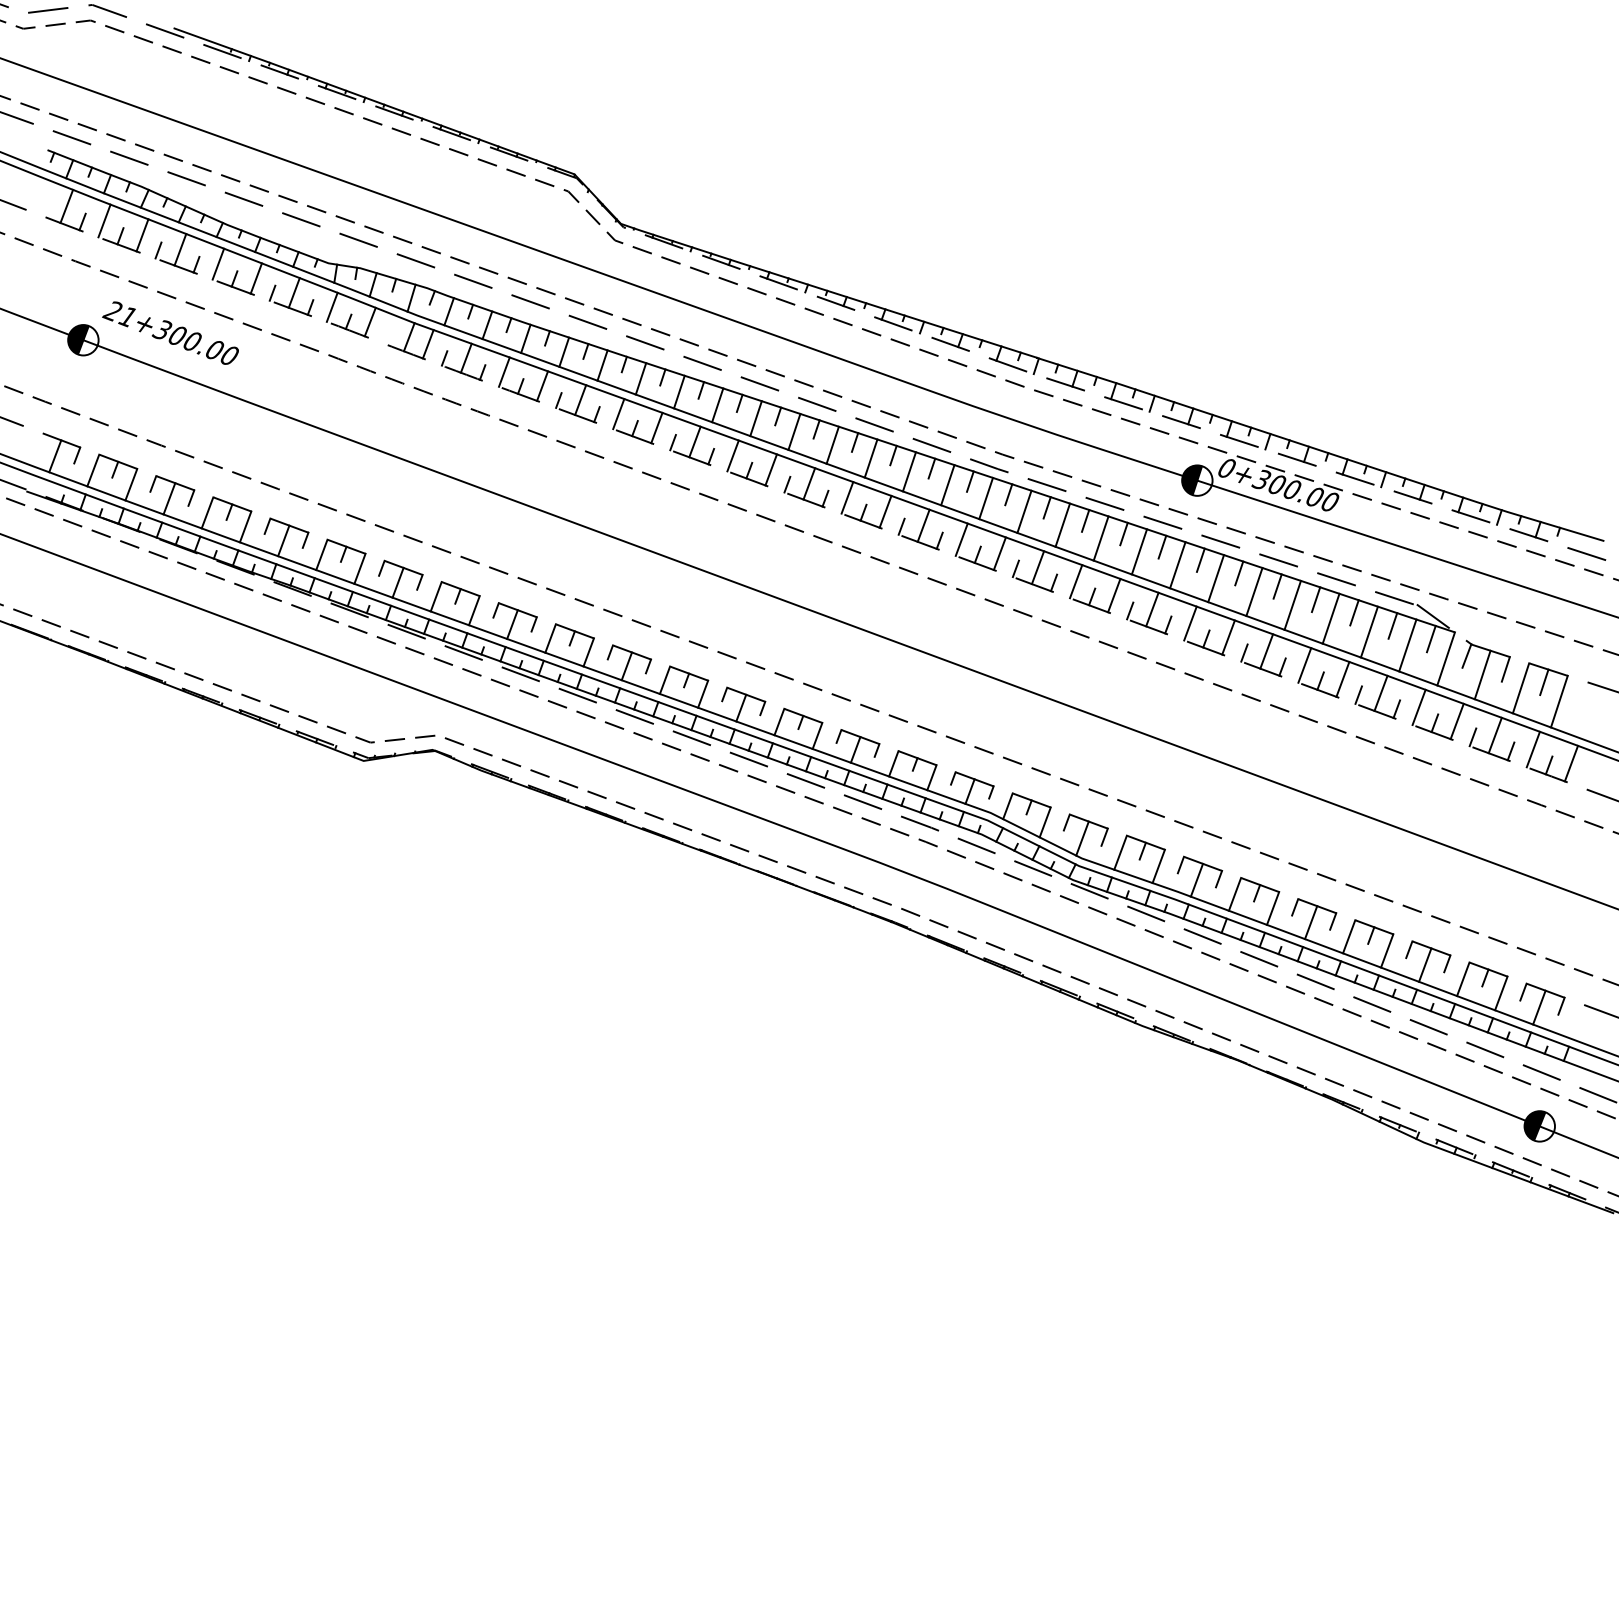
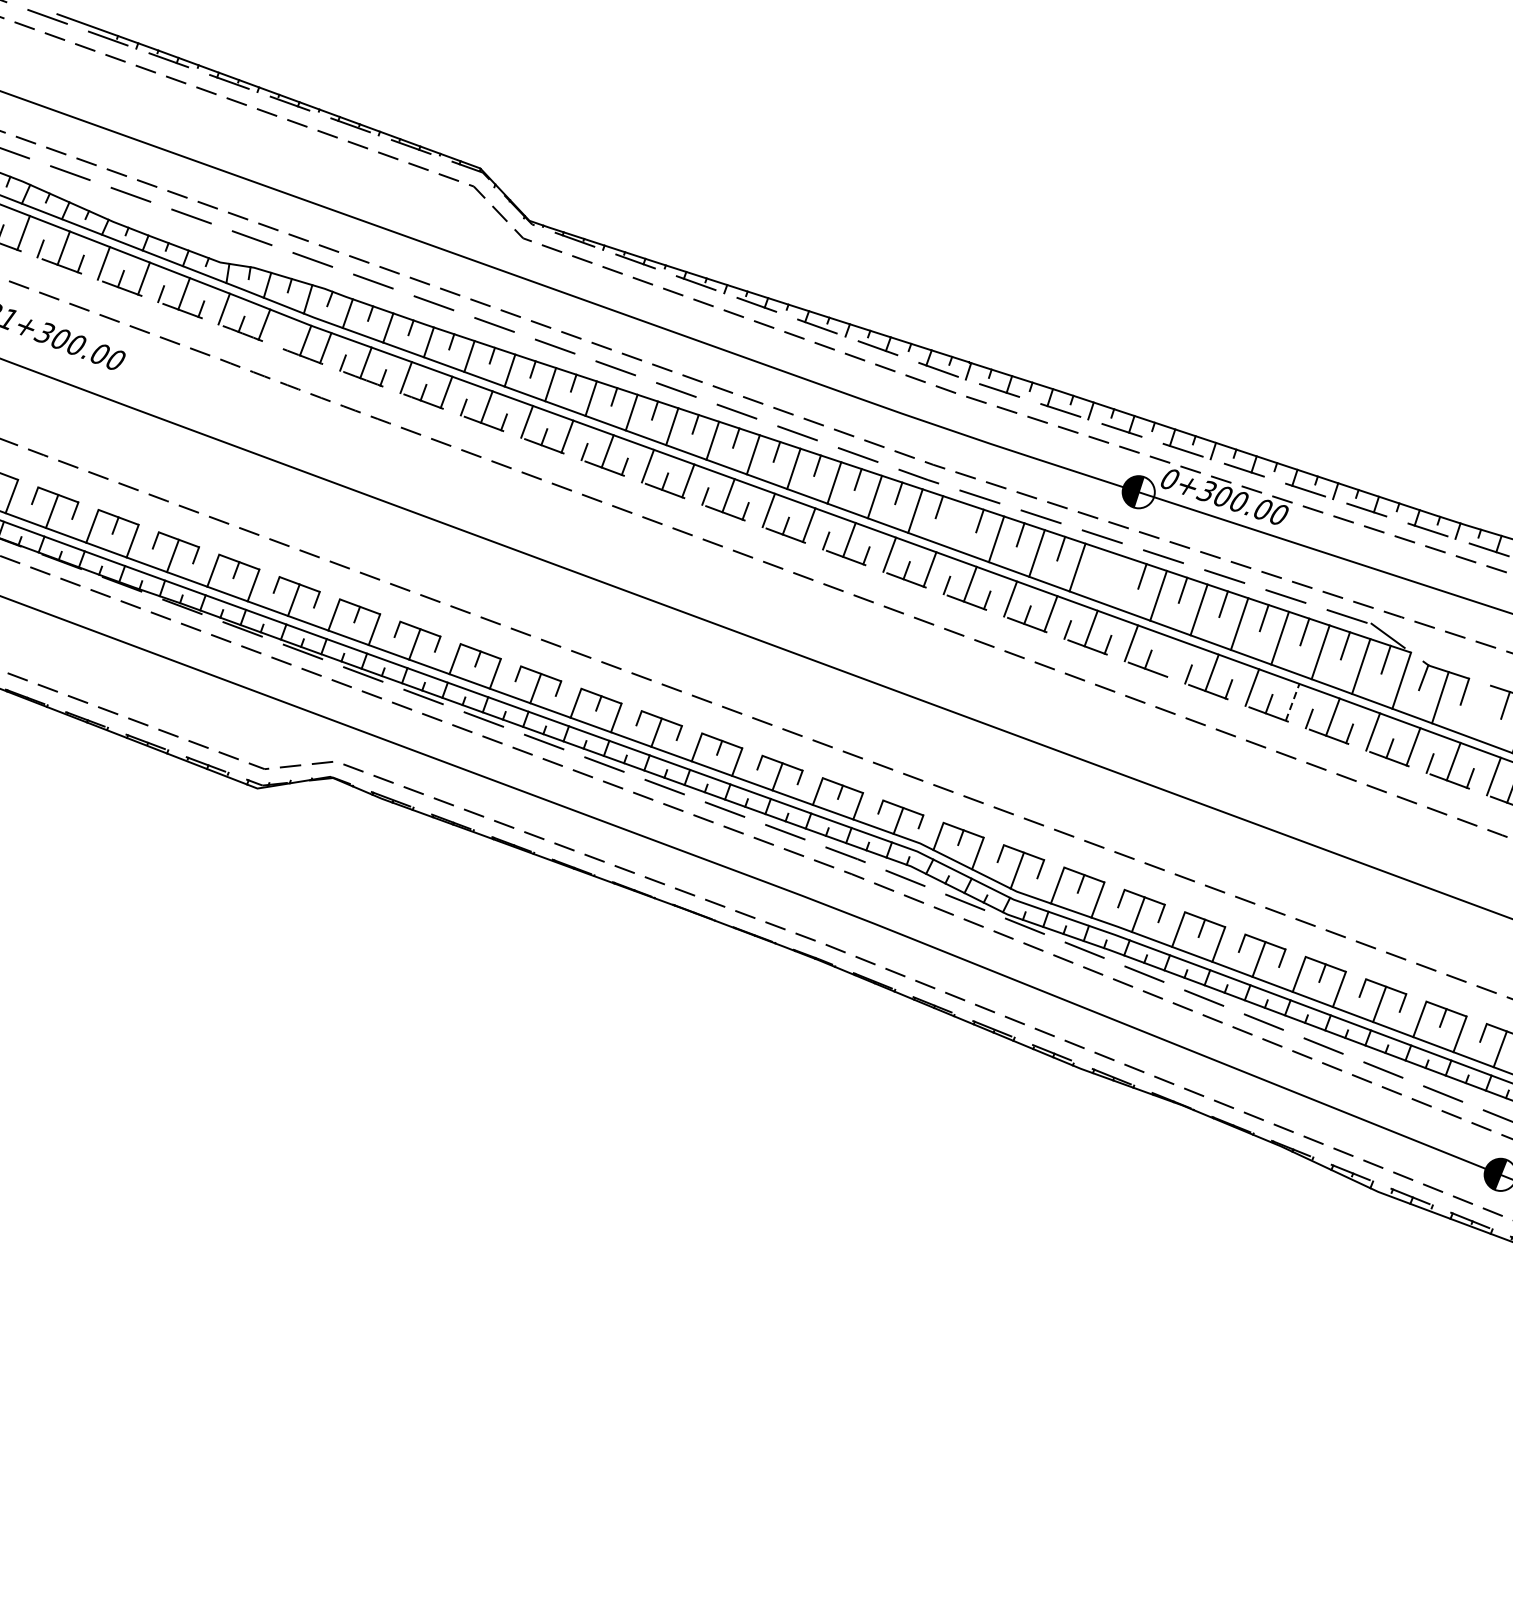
line: (1024, 511) -> (956, 524), removed
line: (1162, 546) -> (1101, 561), removed
line: (1177, 565) -> (1117, 581), removed
line: (1228, 637) -> (1171, 658), removed
line: (1342, 679) -> (1292, 702), solid -> dashed
line: (1520, 688) -> (1480, 711), removed

